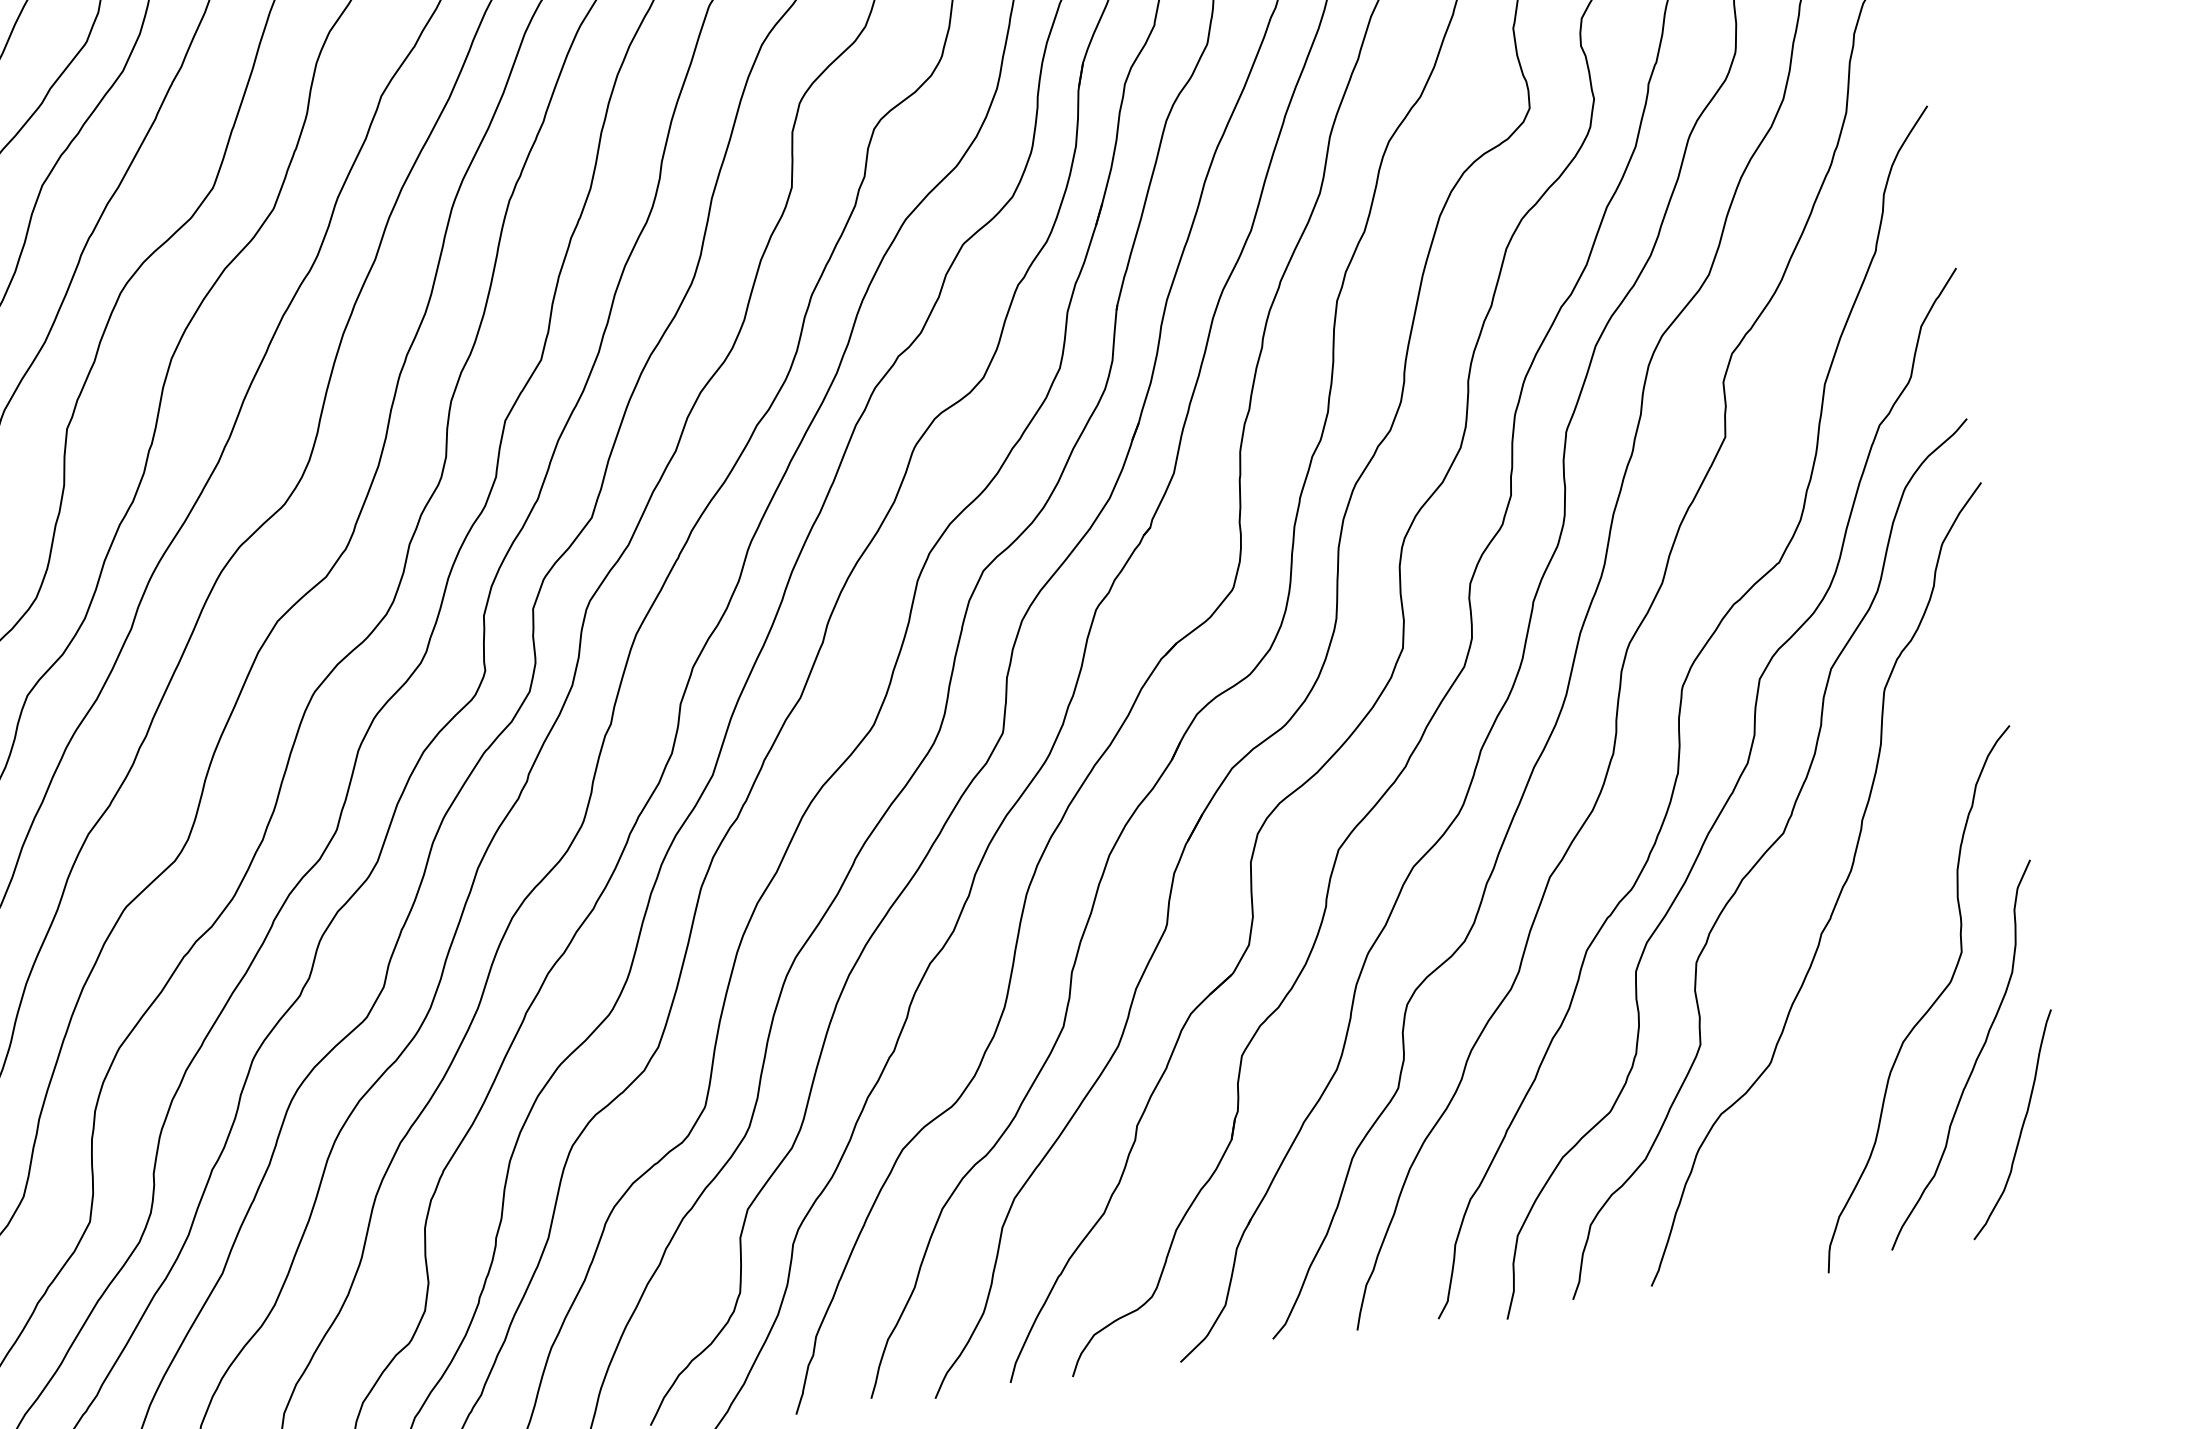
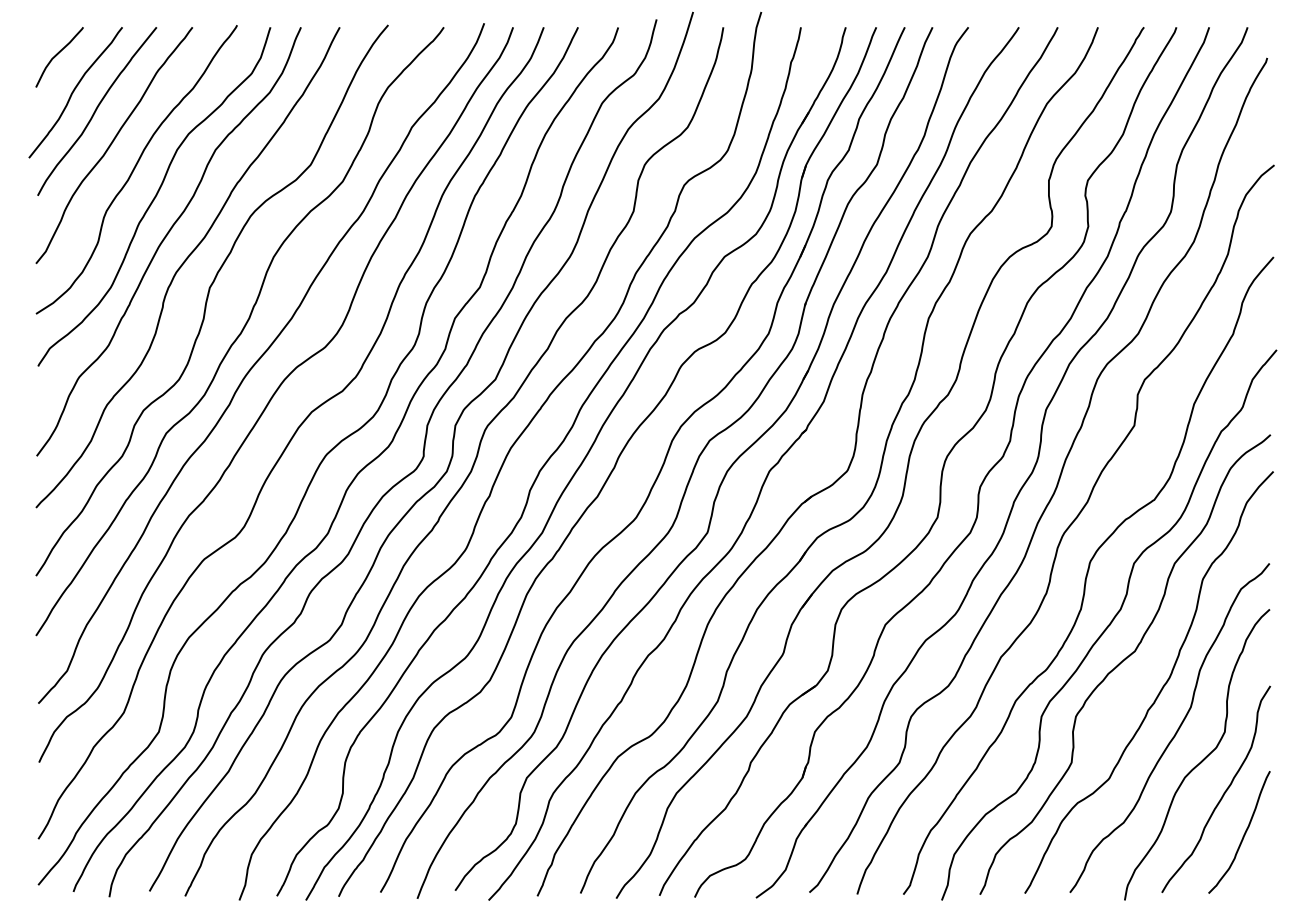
curve: (1876, 961) -> (1176, 730), added

